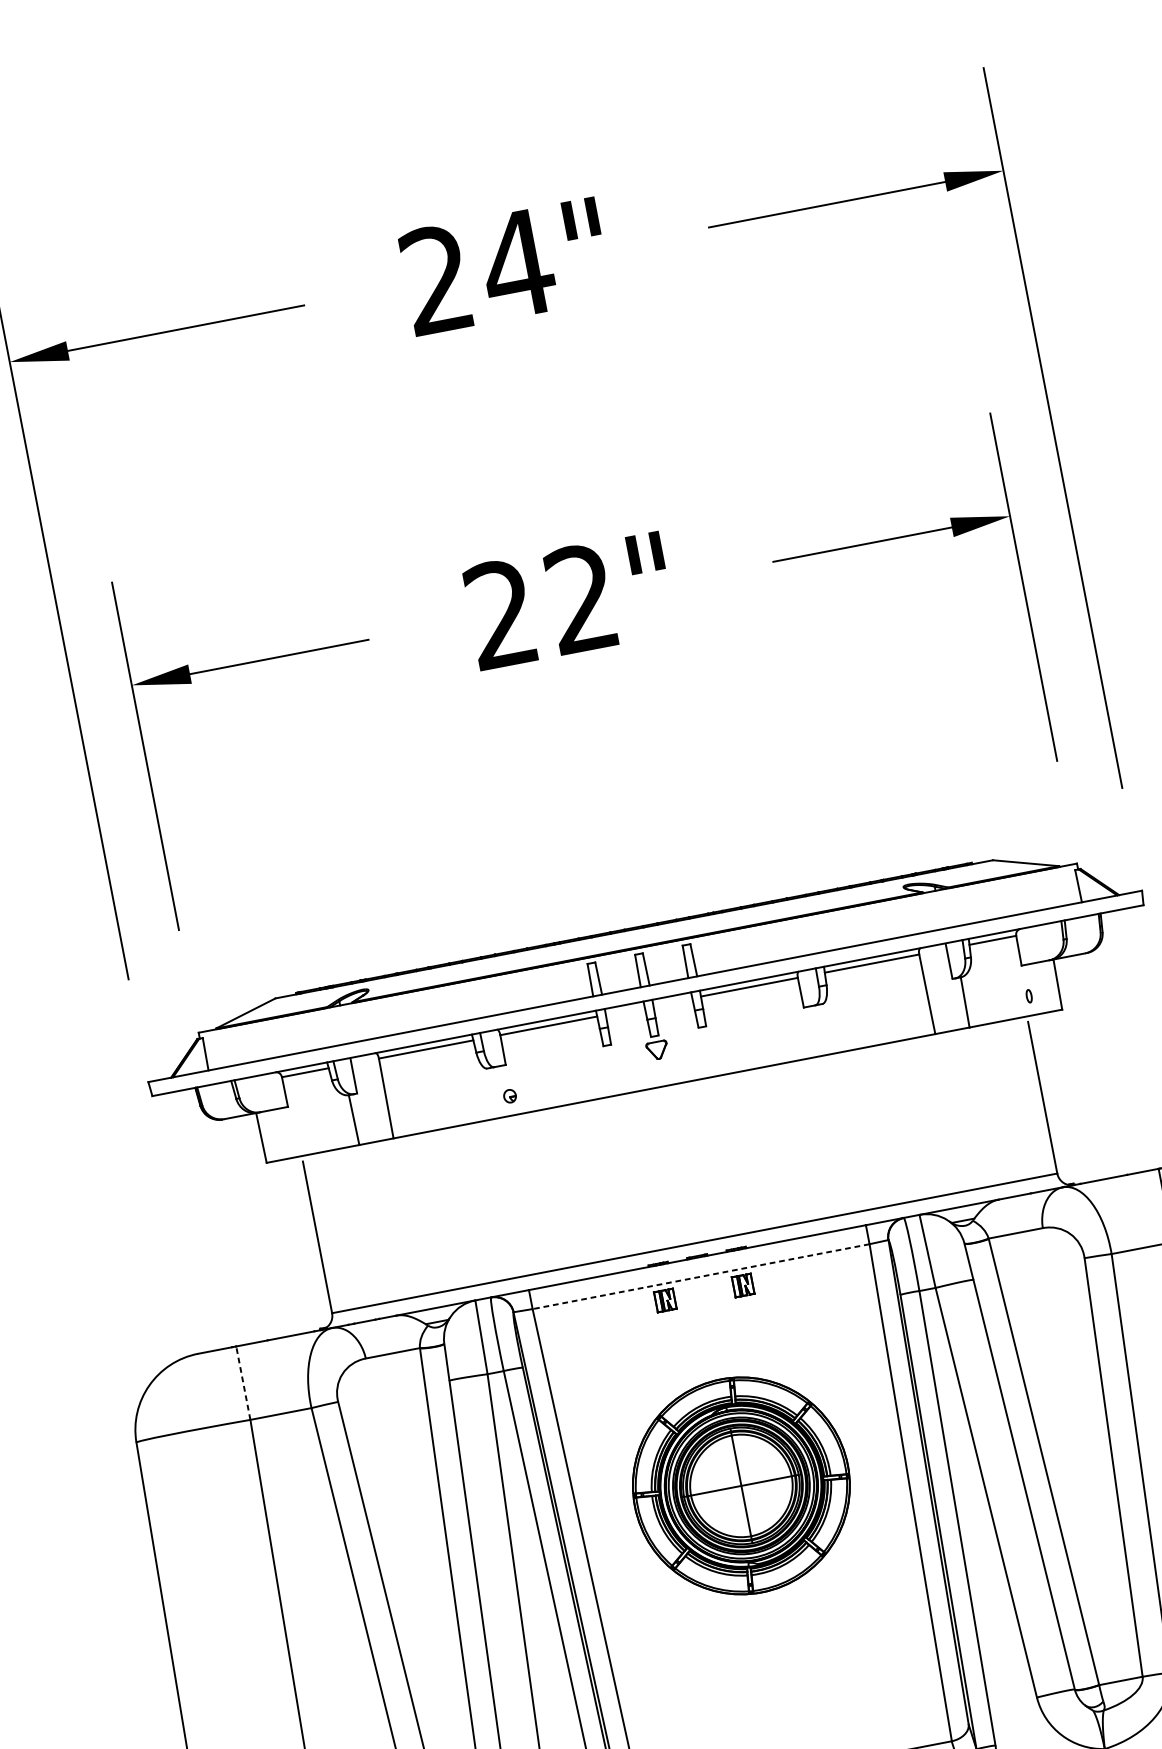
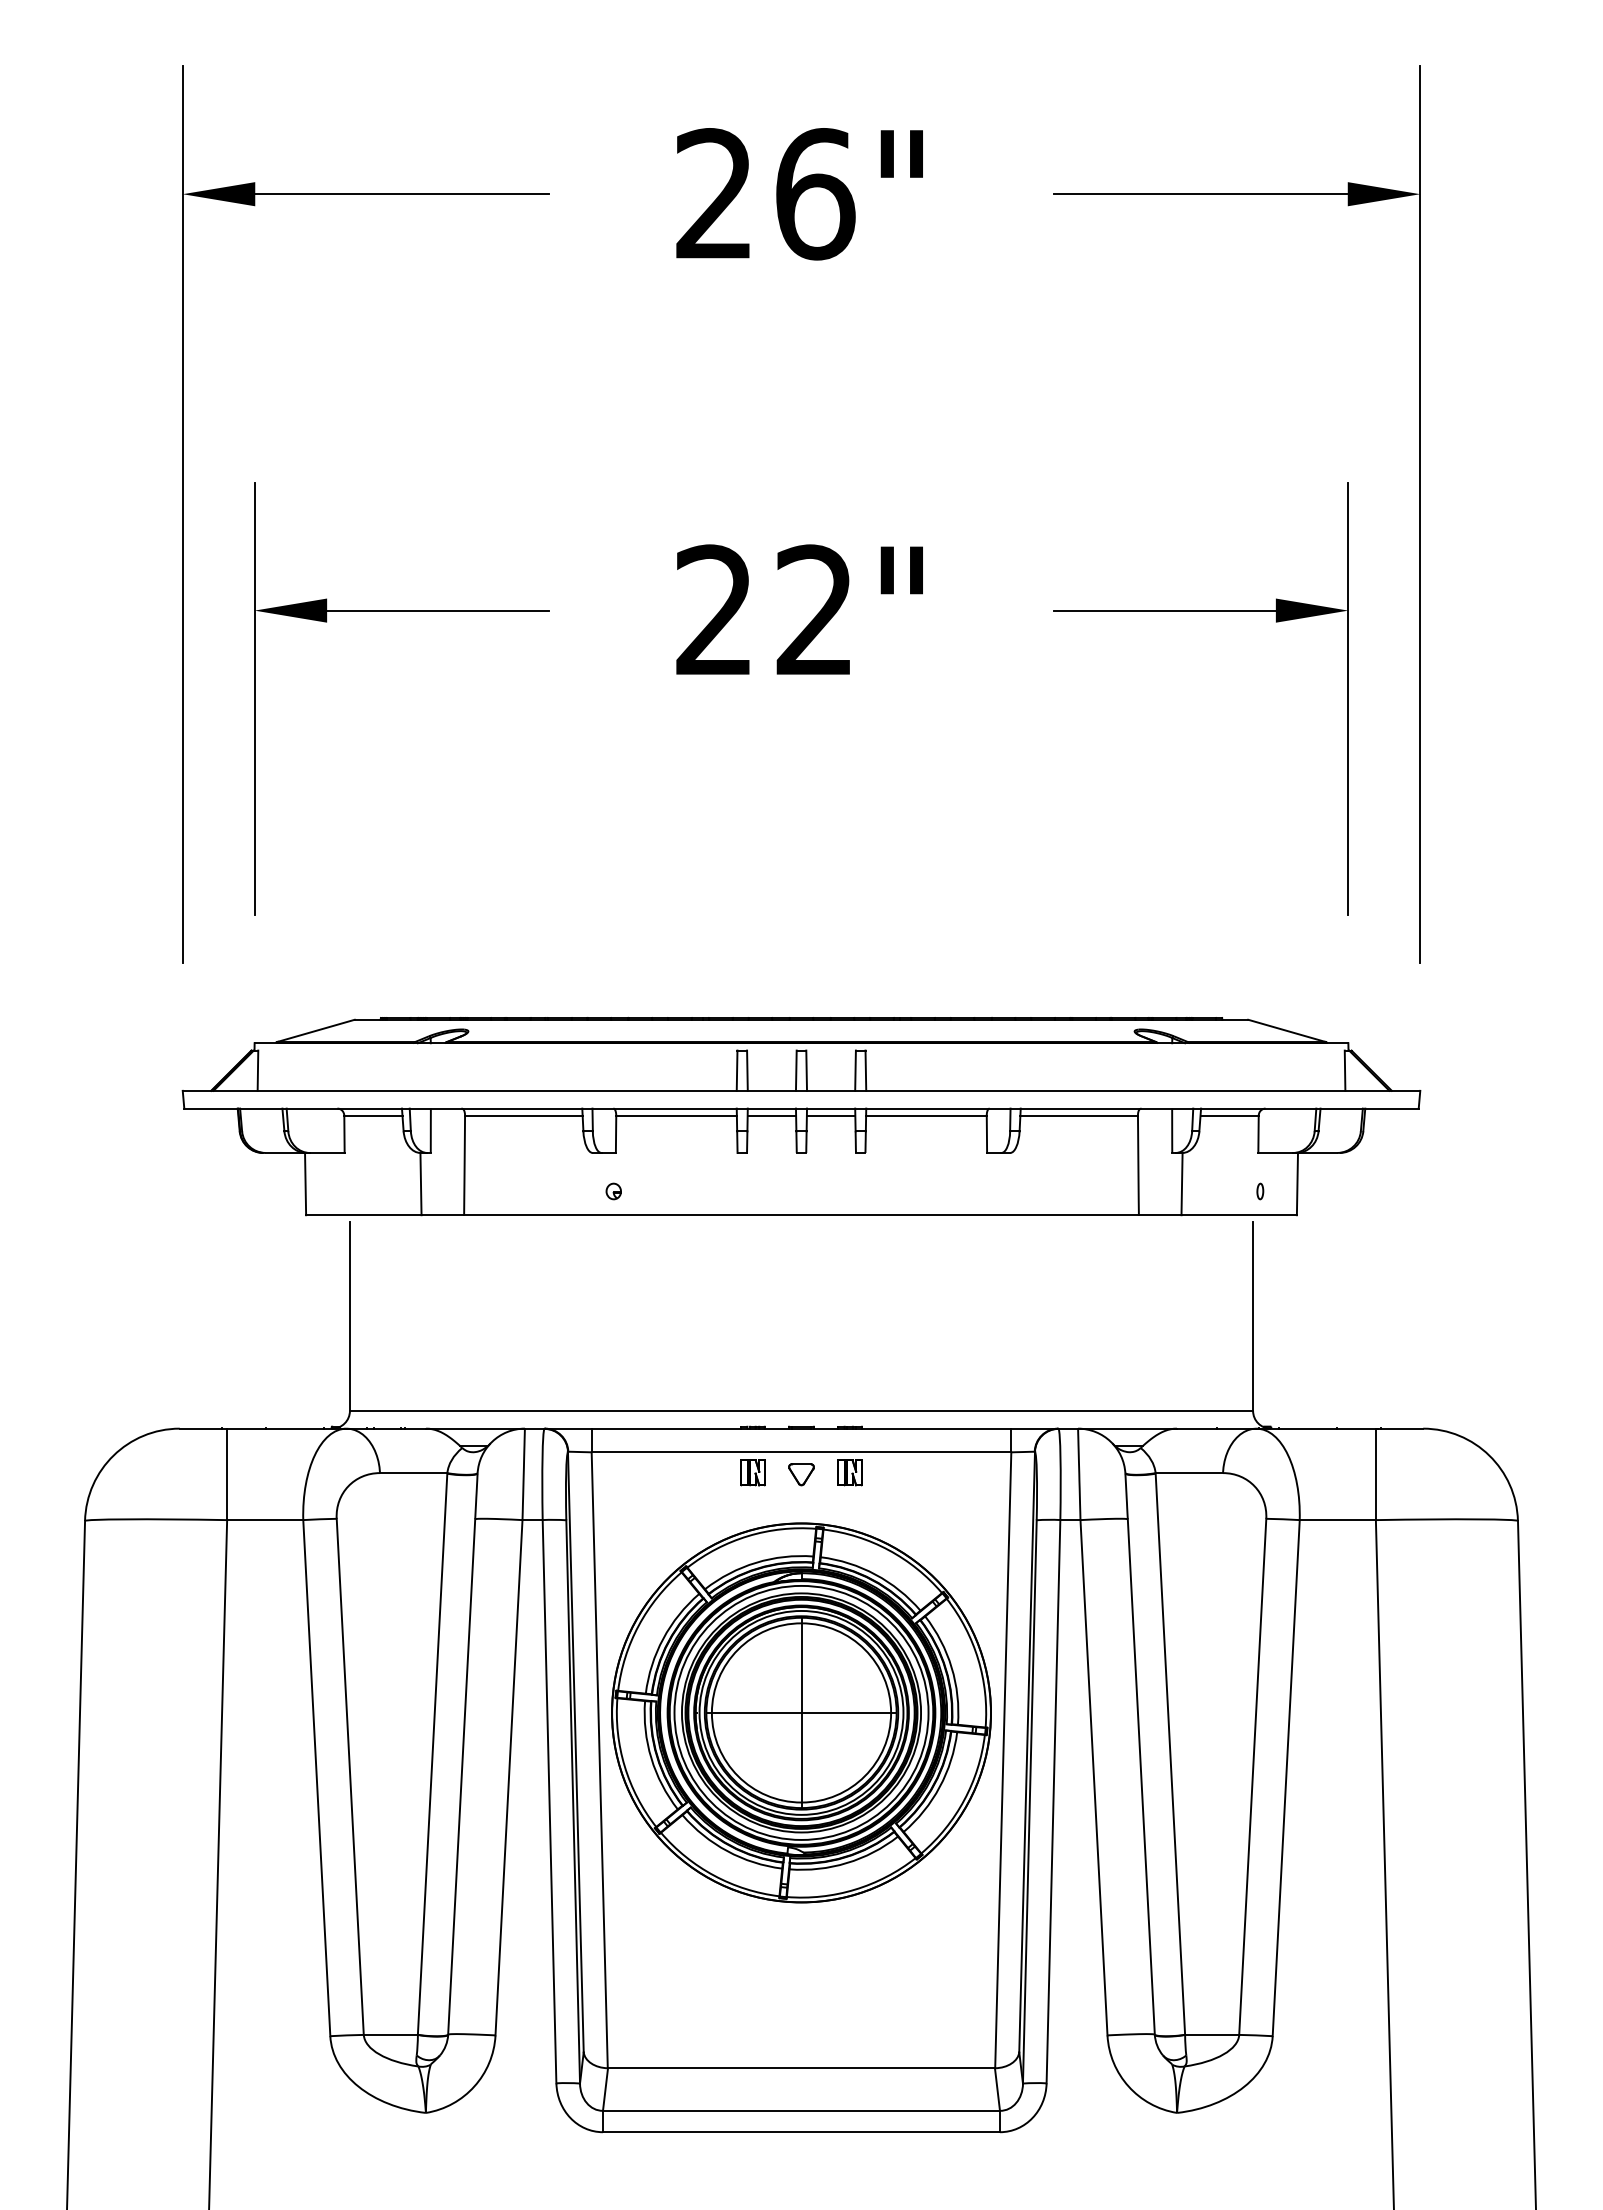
text: (517, 264) -> (814, 194), 24" -> 26"
line: (672, 1001) -> (830, 1115), added
line: (624, 1010) -> (771, 1115), added
part: (657, 1050) -> (801, 1474), moved
line: (701, 1276) -> (801, 1452), dashed -> solid
line: (243, 1383) -> (227, 1474), dashed -> solid
part: (741, 1485) -> (801, 1712), size x1.43

